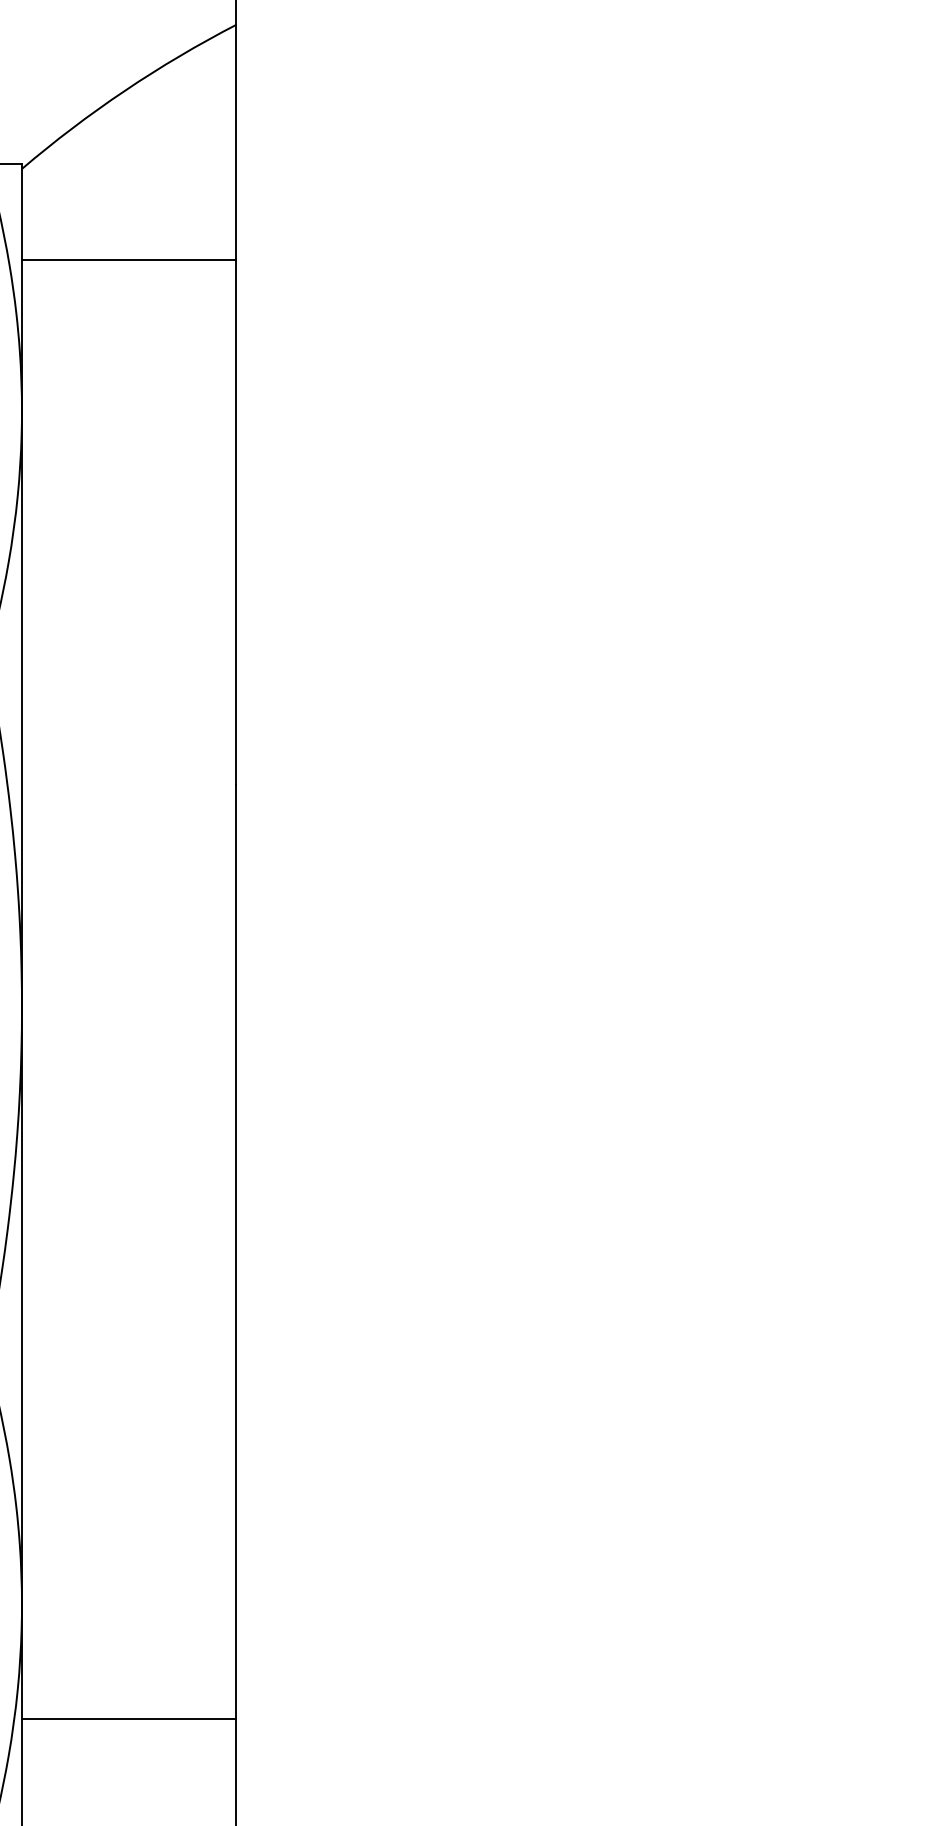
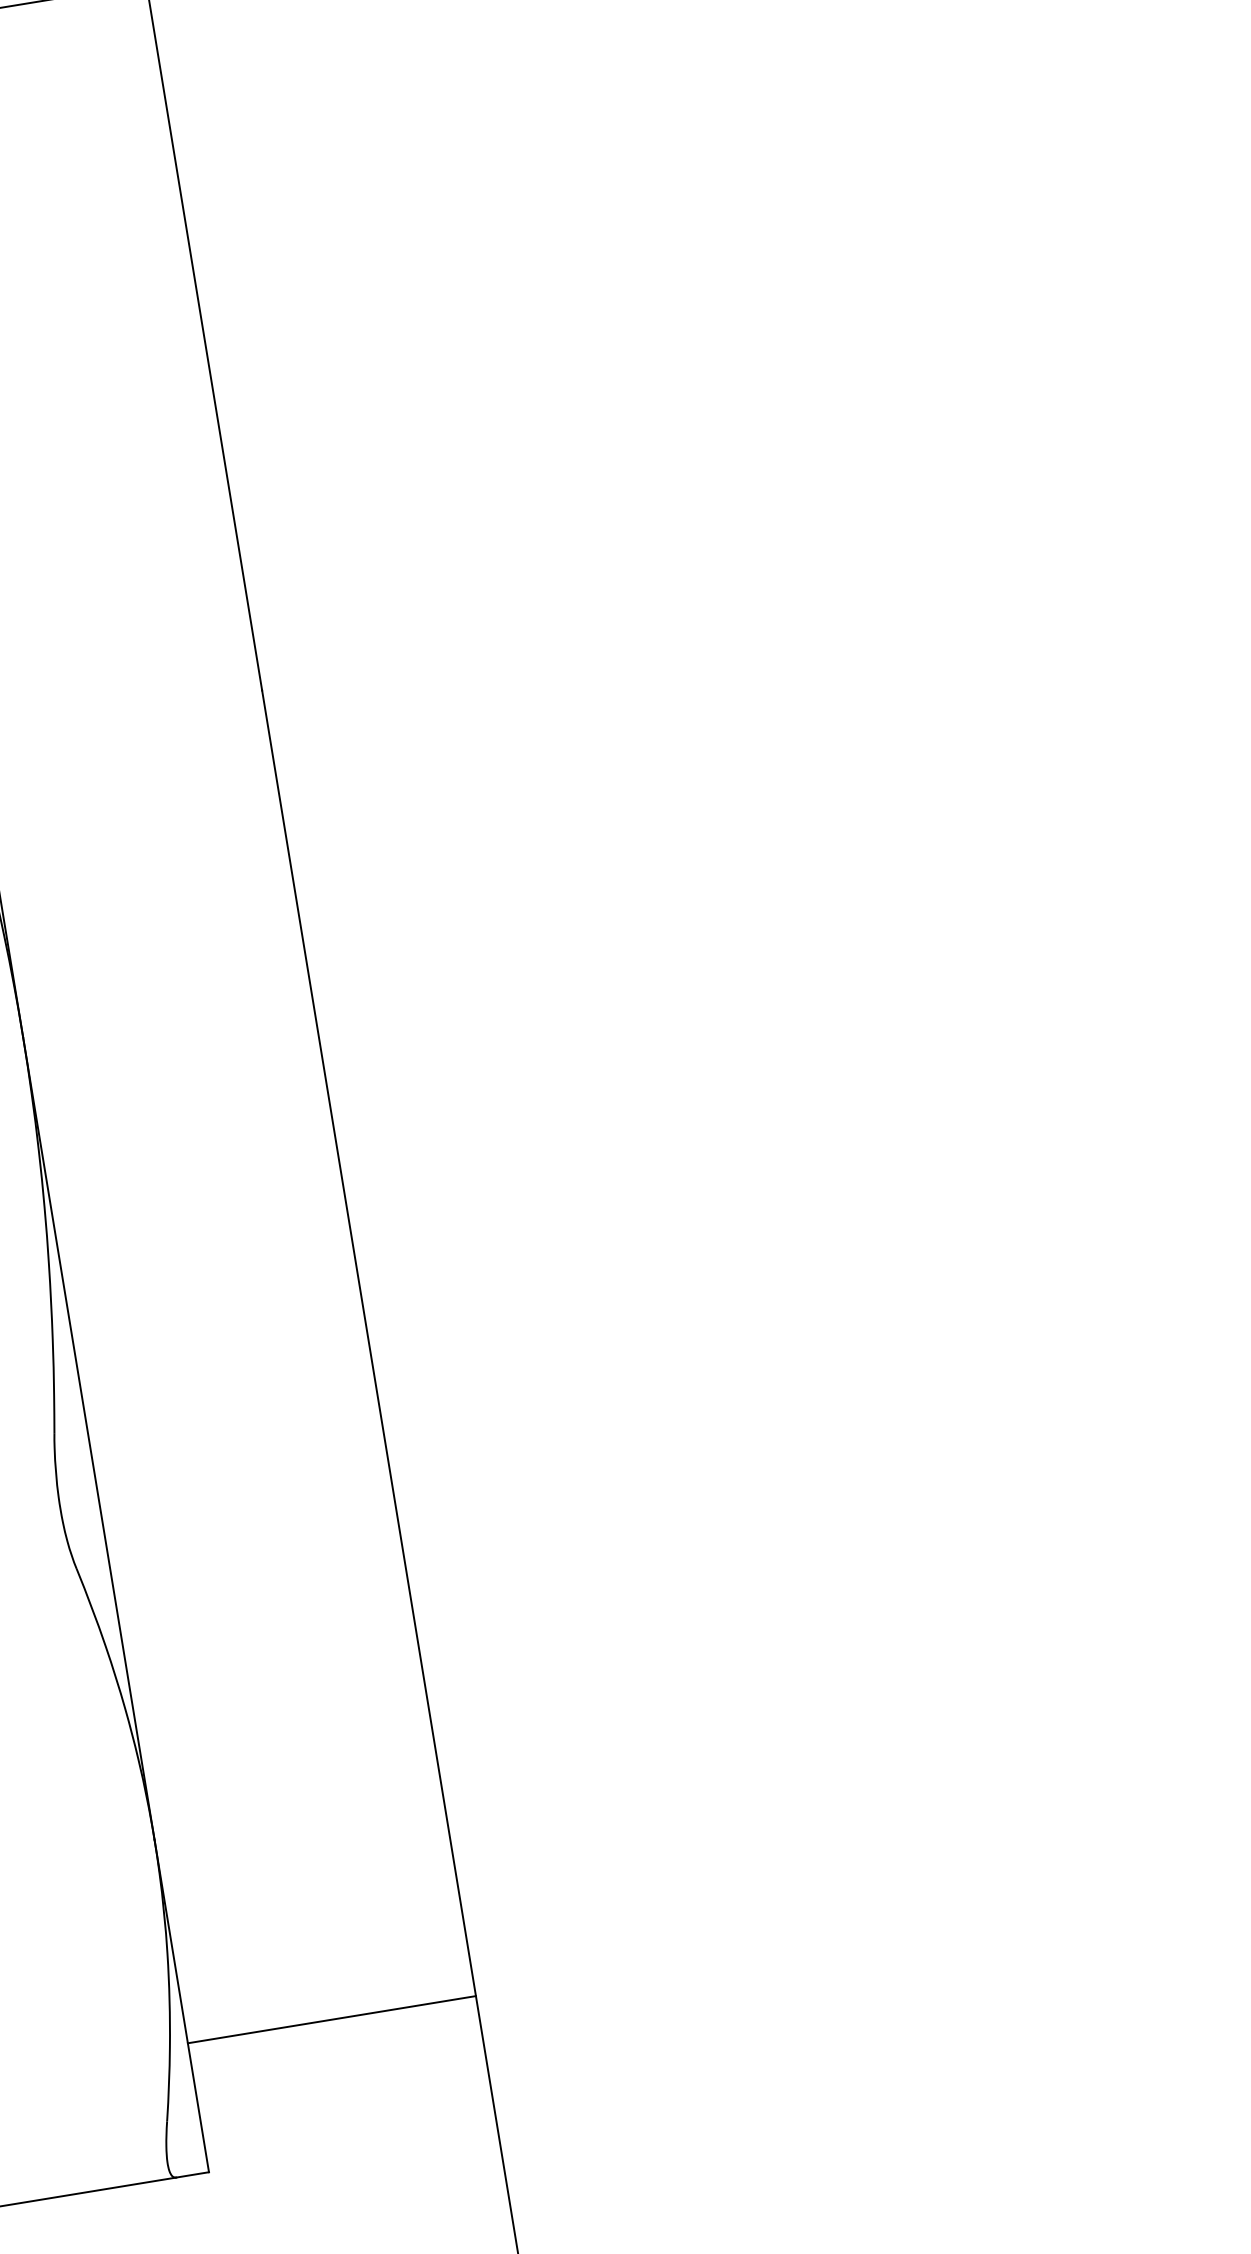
line: (128, 1719) -> (331, 2020), moved

